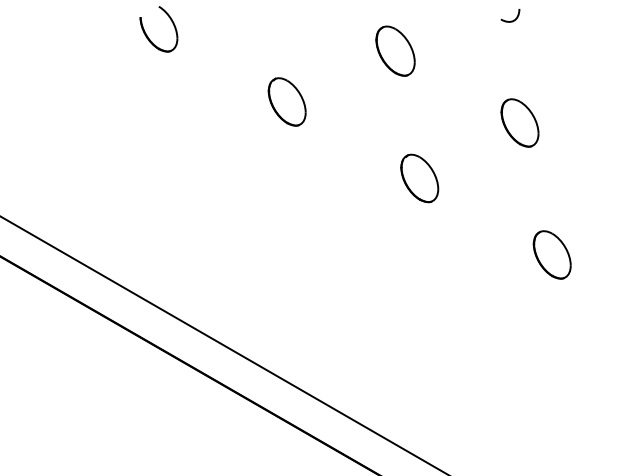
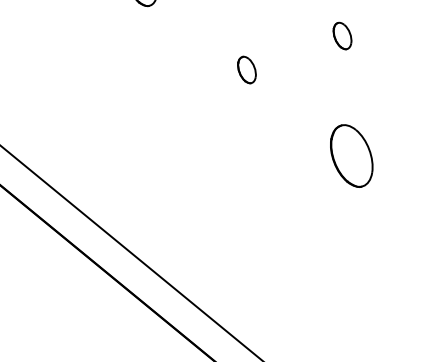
part: (519, 122) -> (342, 35), size x0.6
part: (419, 178) -> (246, 70), size x0.6
part: (551, 254) -> (351, 155), size x1.4

